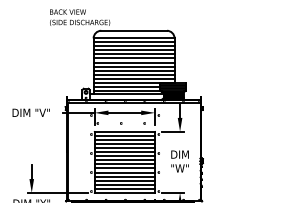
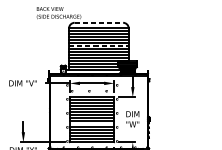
line: (134, 30) -> (99, 22), solid -> dashed
line: (134, 62) -> (99, 46), solid -> dashed
line: (124, 168) -> (91, 124), removed

